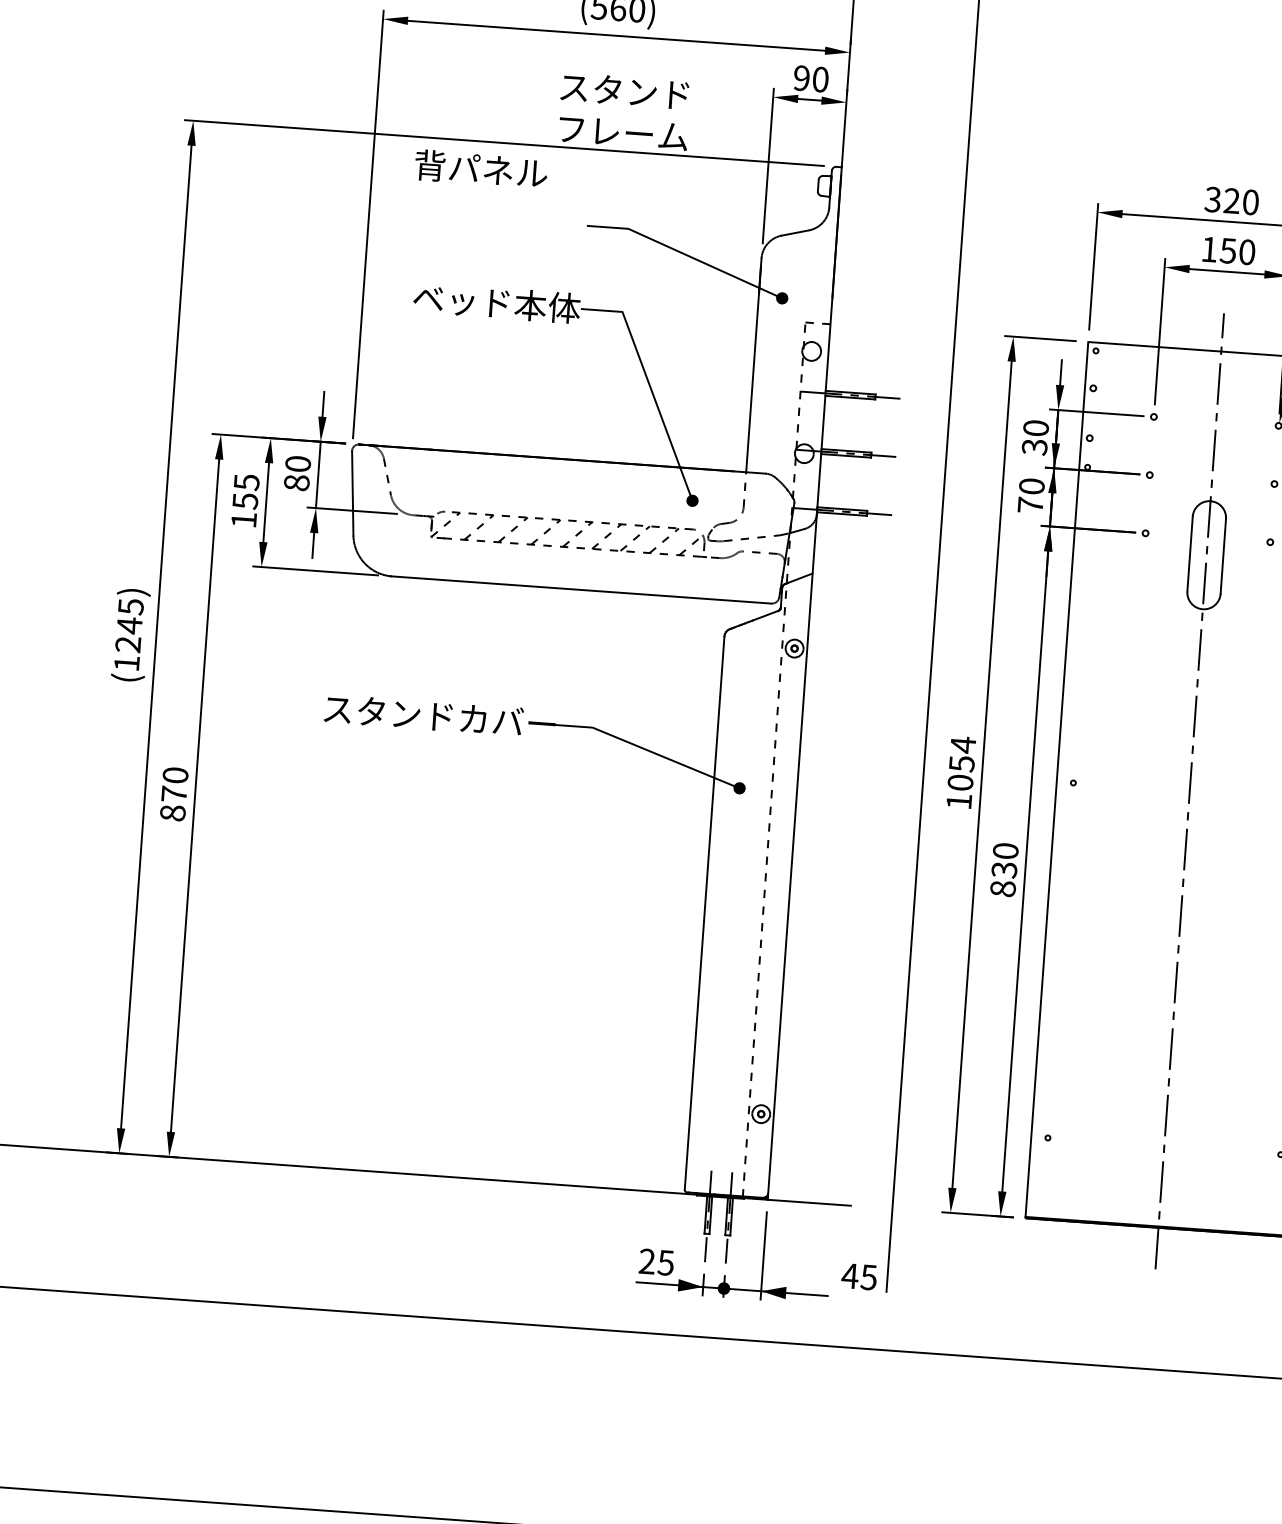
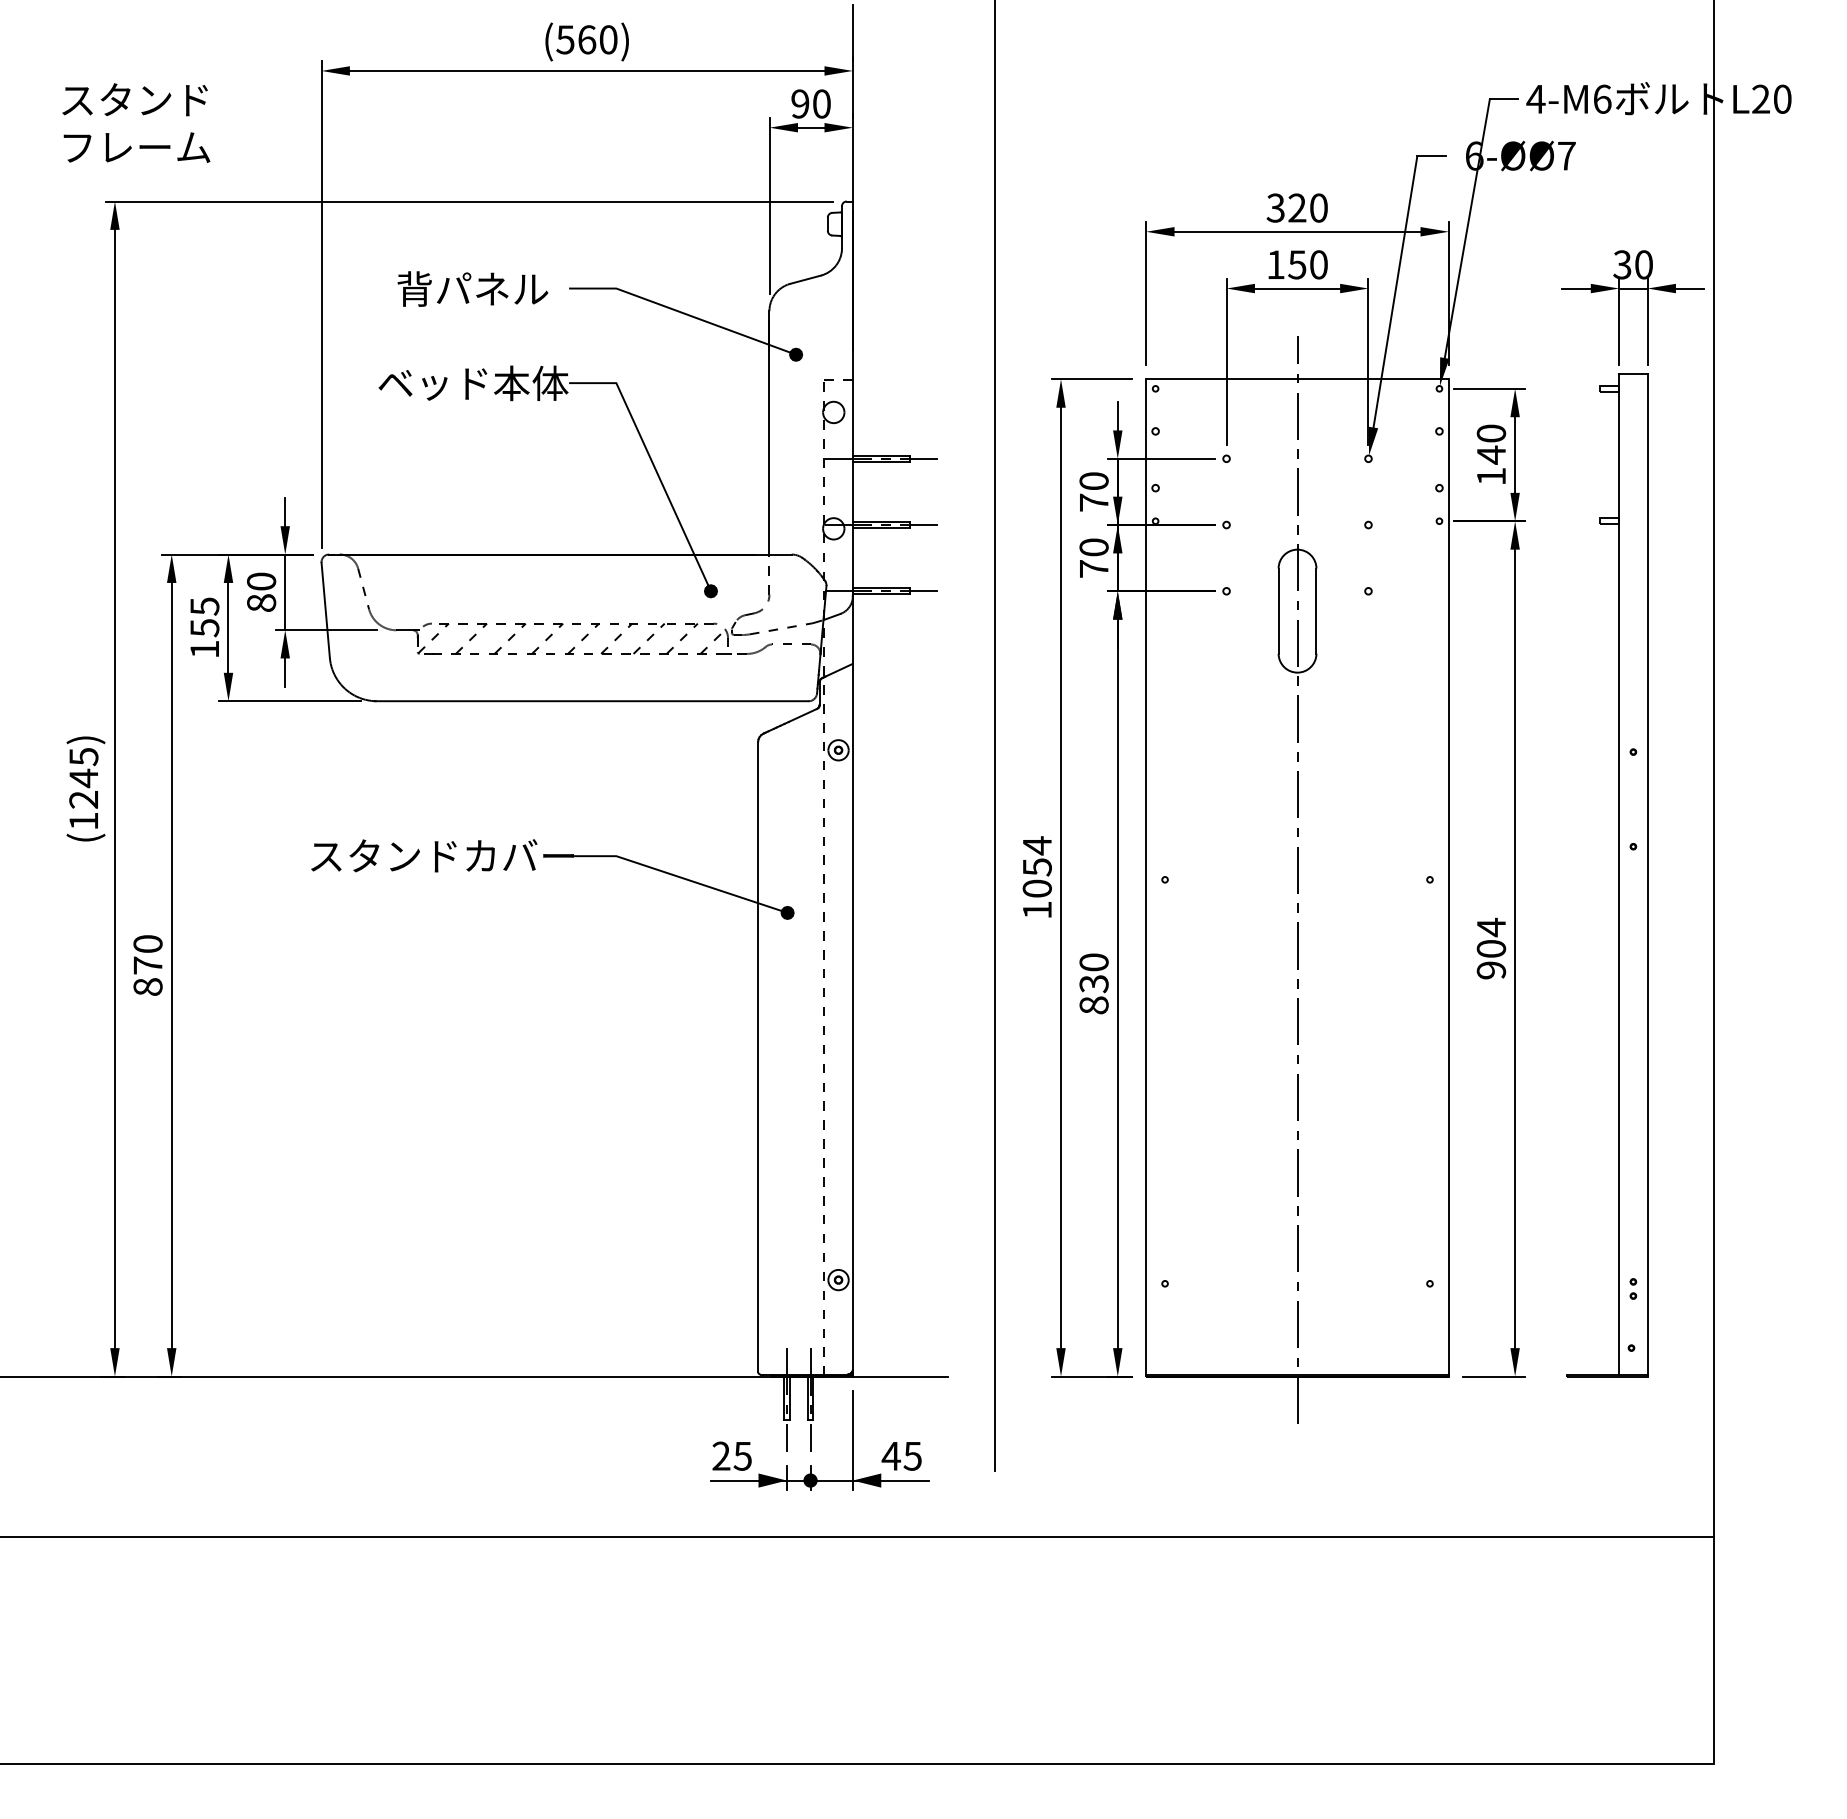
text: (624, 111) -> (136, 122), moved
text: (480, 168) -> (472, 288), moved
text: (1034, 446) -> (1093, 502), 30 -> 70
text: (859, 1276) -> (901, 1456), moved

